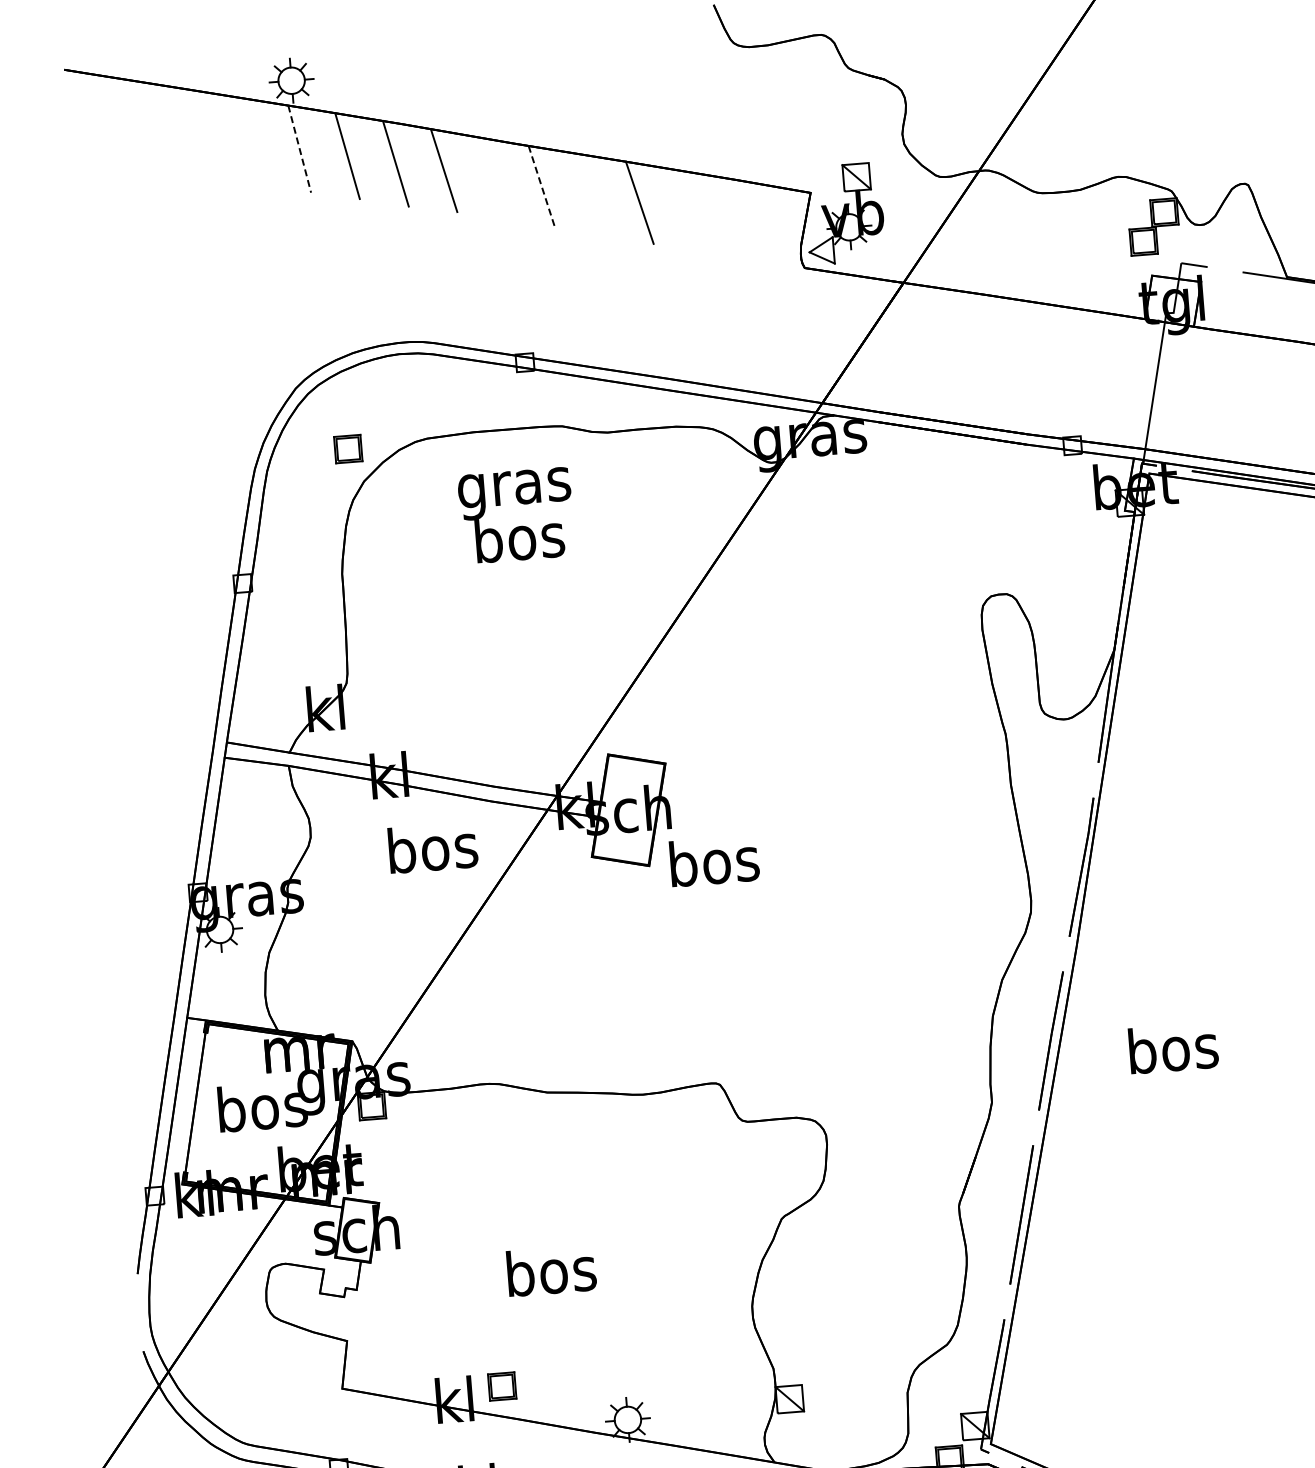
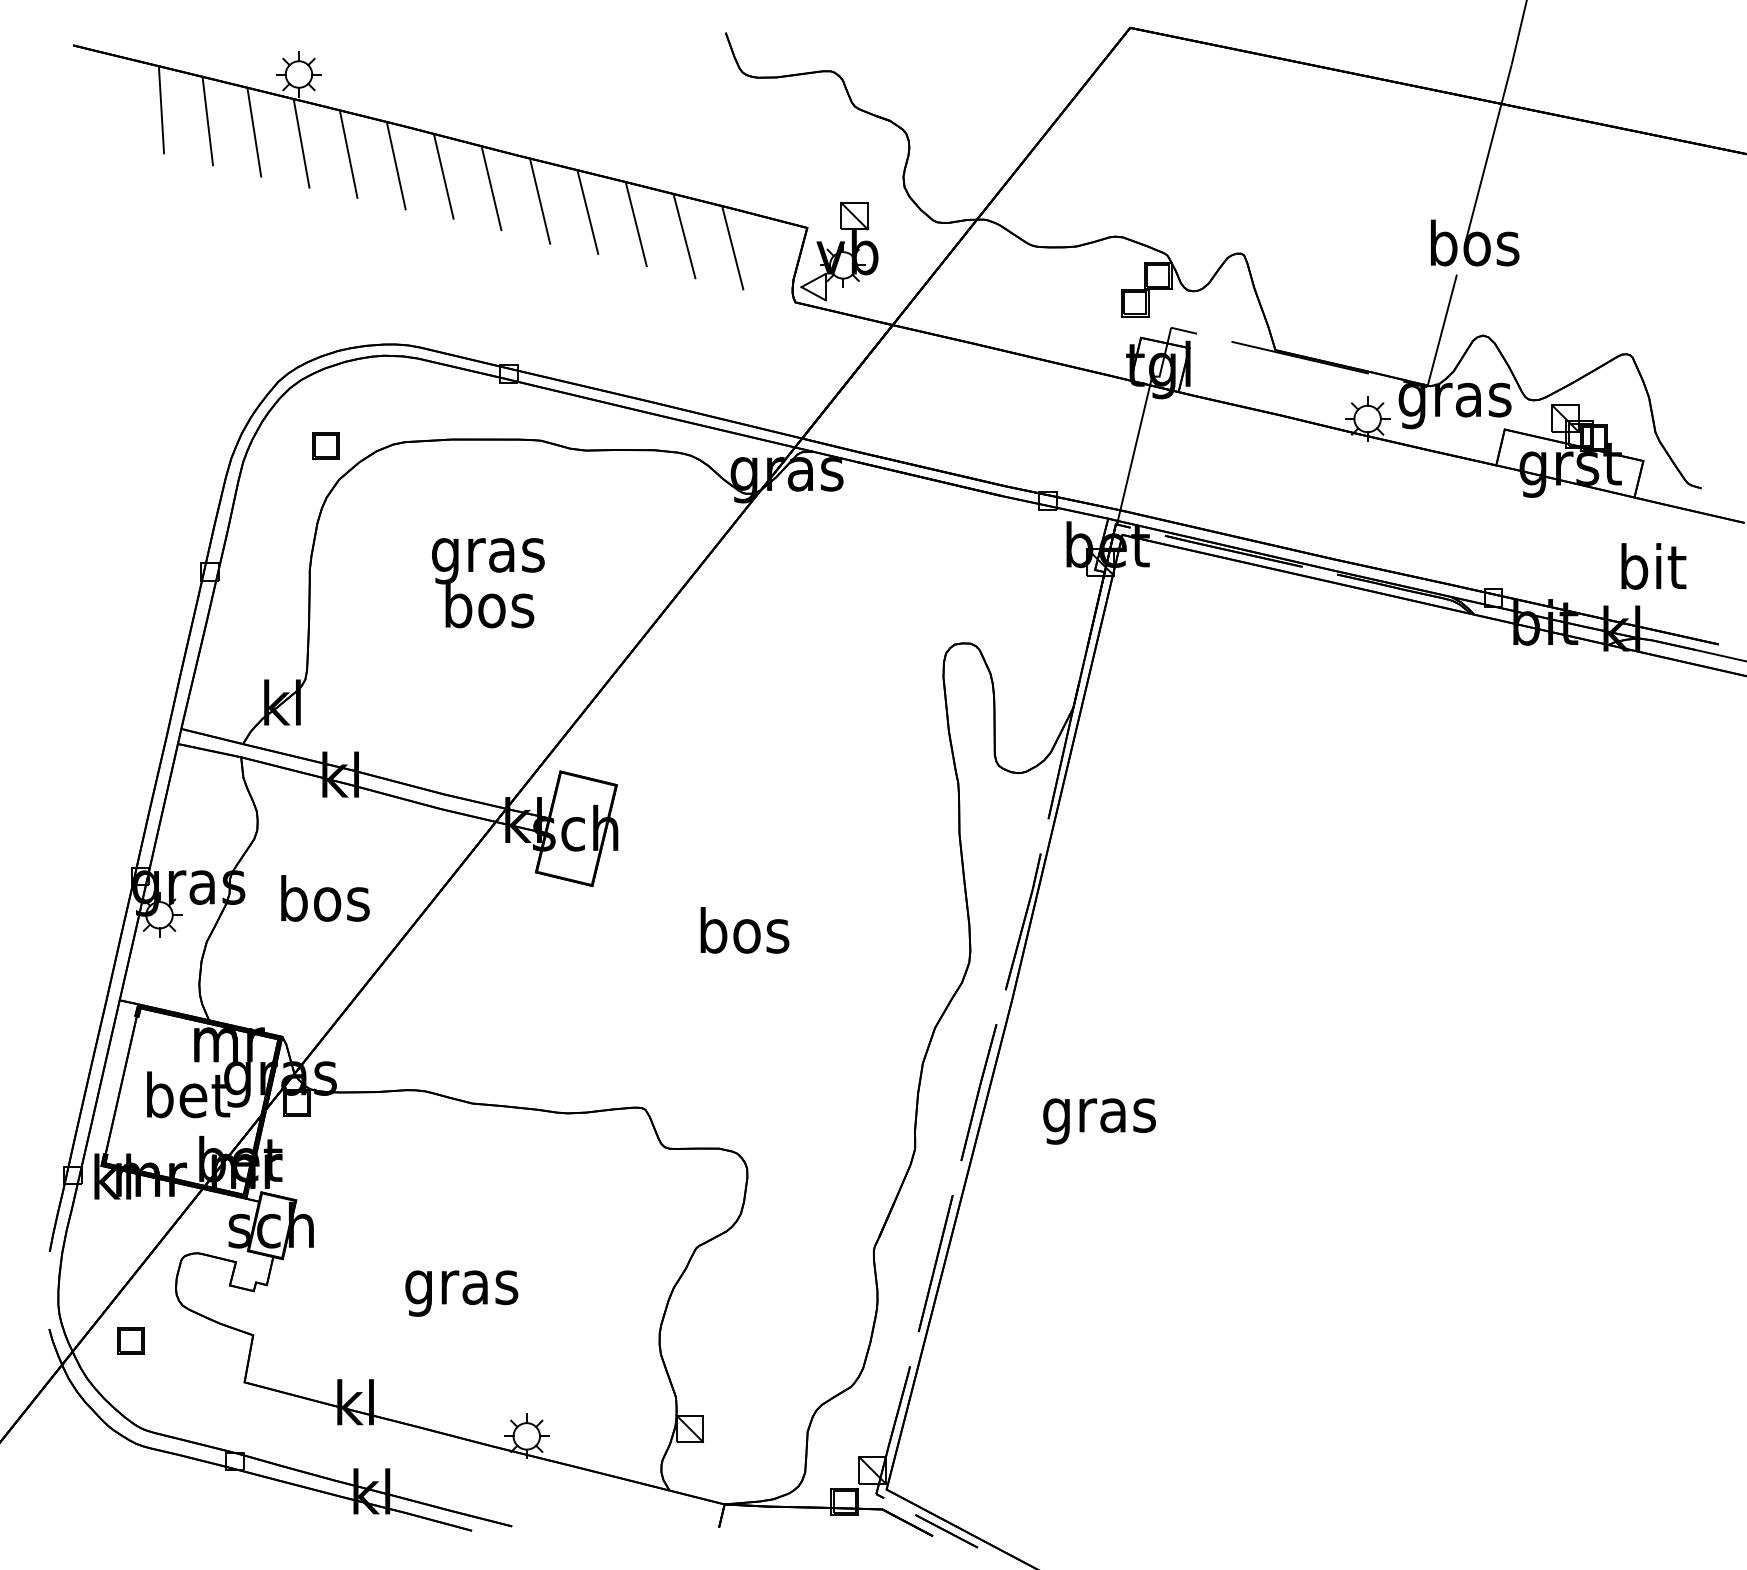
line: (157, 126) -> (161, 109), added
line: (204, 133) -> (207, 120), added
line: (251, 141) -> (254, 131), added
line: (299, 149) -> (301, 143), dashed -> solid
line: (492, 178) -> (491, 188), added
line: (542, 187) -> (540, 201), dashed -> solid
line: (590, 194) -> (587, 211), added
line: (688, 210) -> (684, 235), added
line: (737, 218) -> (732, 247), added
text: (516, 516) -> (488, 583), moved
text: (433, 847) -> (325, 898), moved
text: (714, 861) -> (744, 930), moved
text: (1173, 1054) -> (1099, 1115), bos -> gras
text: (262, 1106) -> (187, 1094), bos -> bet
text: (550, 1276) -> (461, 1287), bos -> gras
part: (501, 1386) -> (130, 1340), moved

